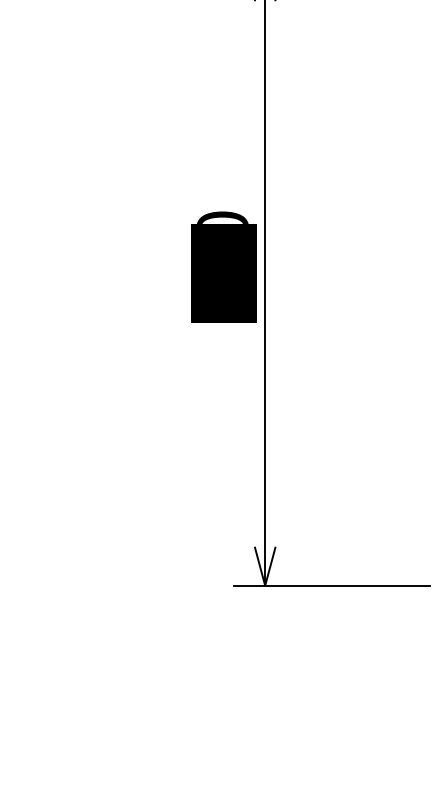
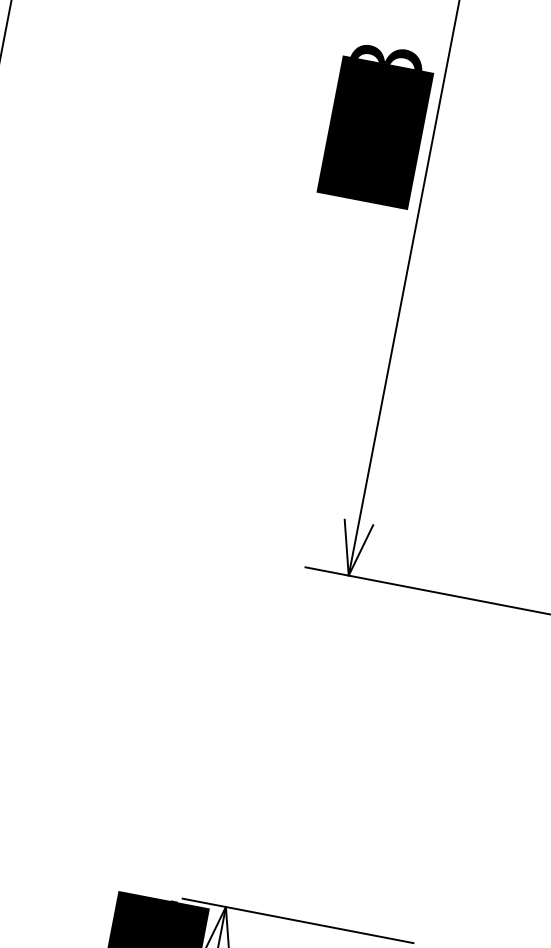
text: (222, 217) -> (387, 54), 200 -> 203

